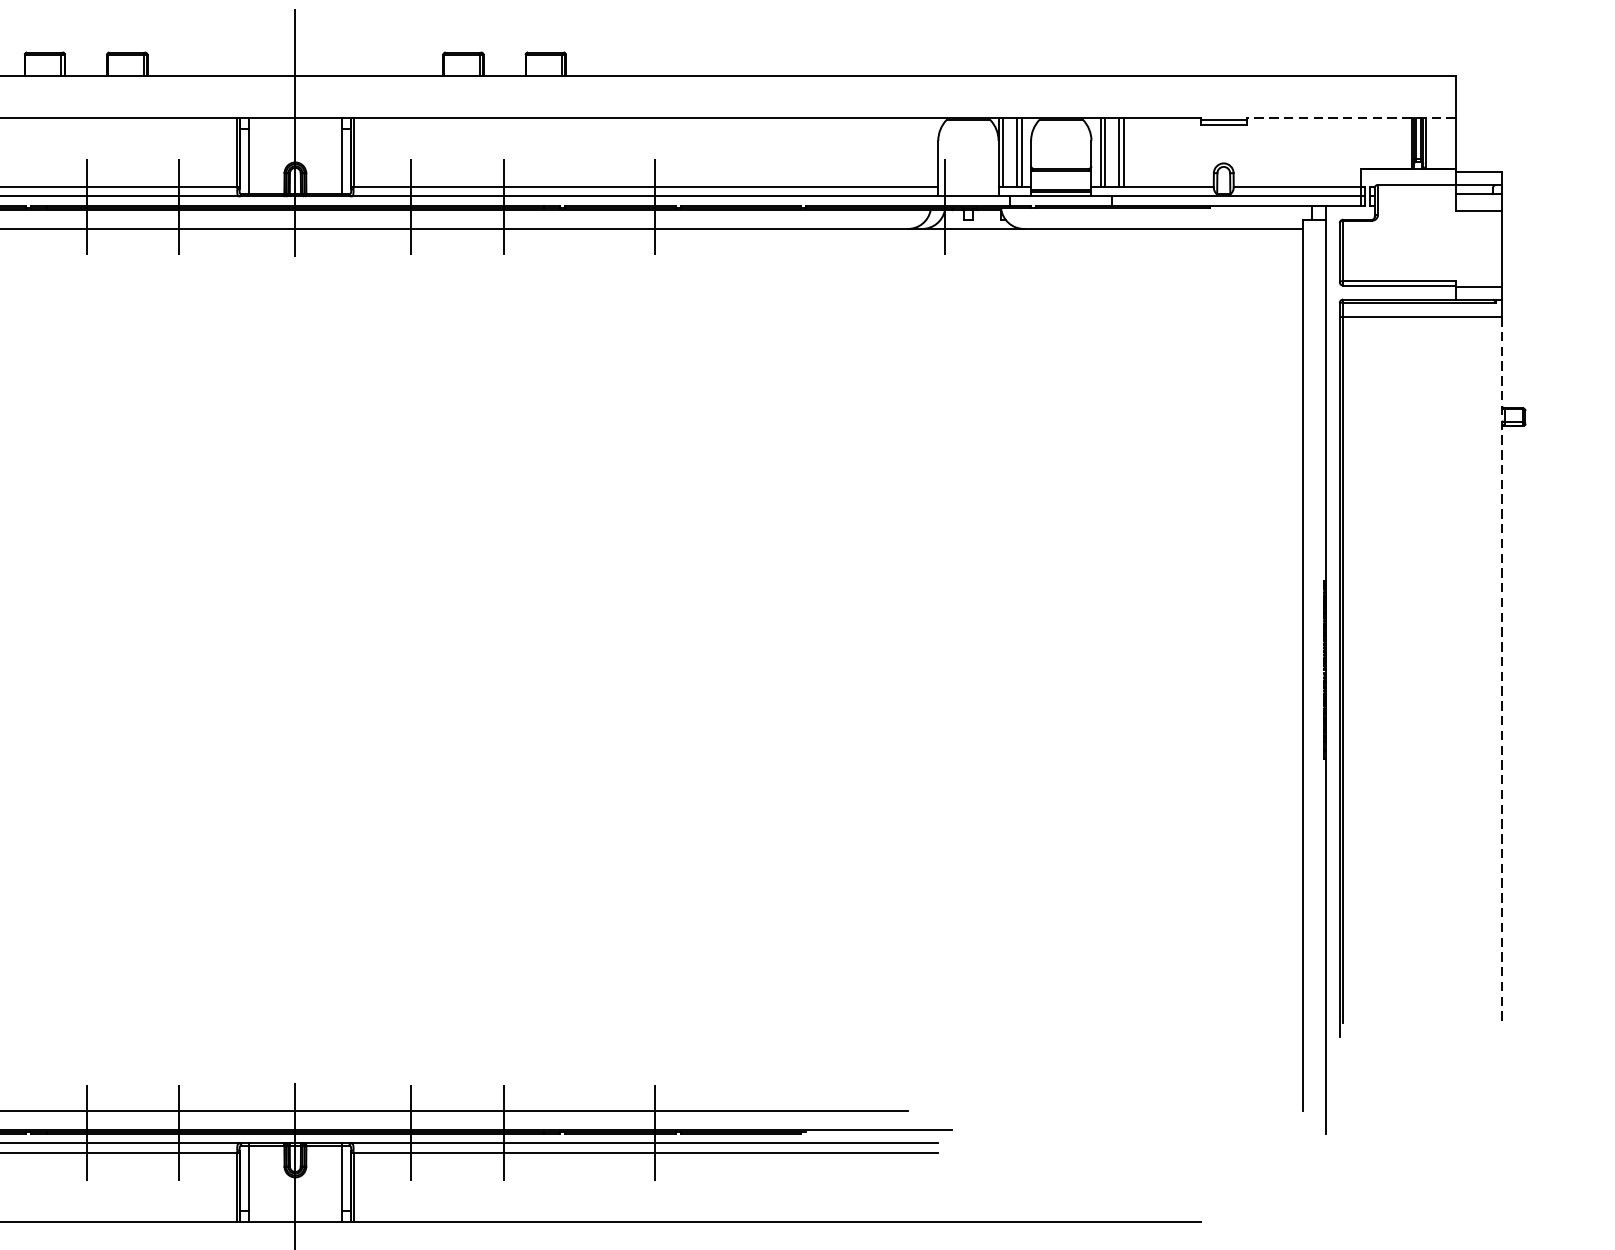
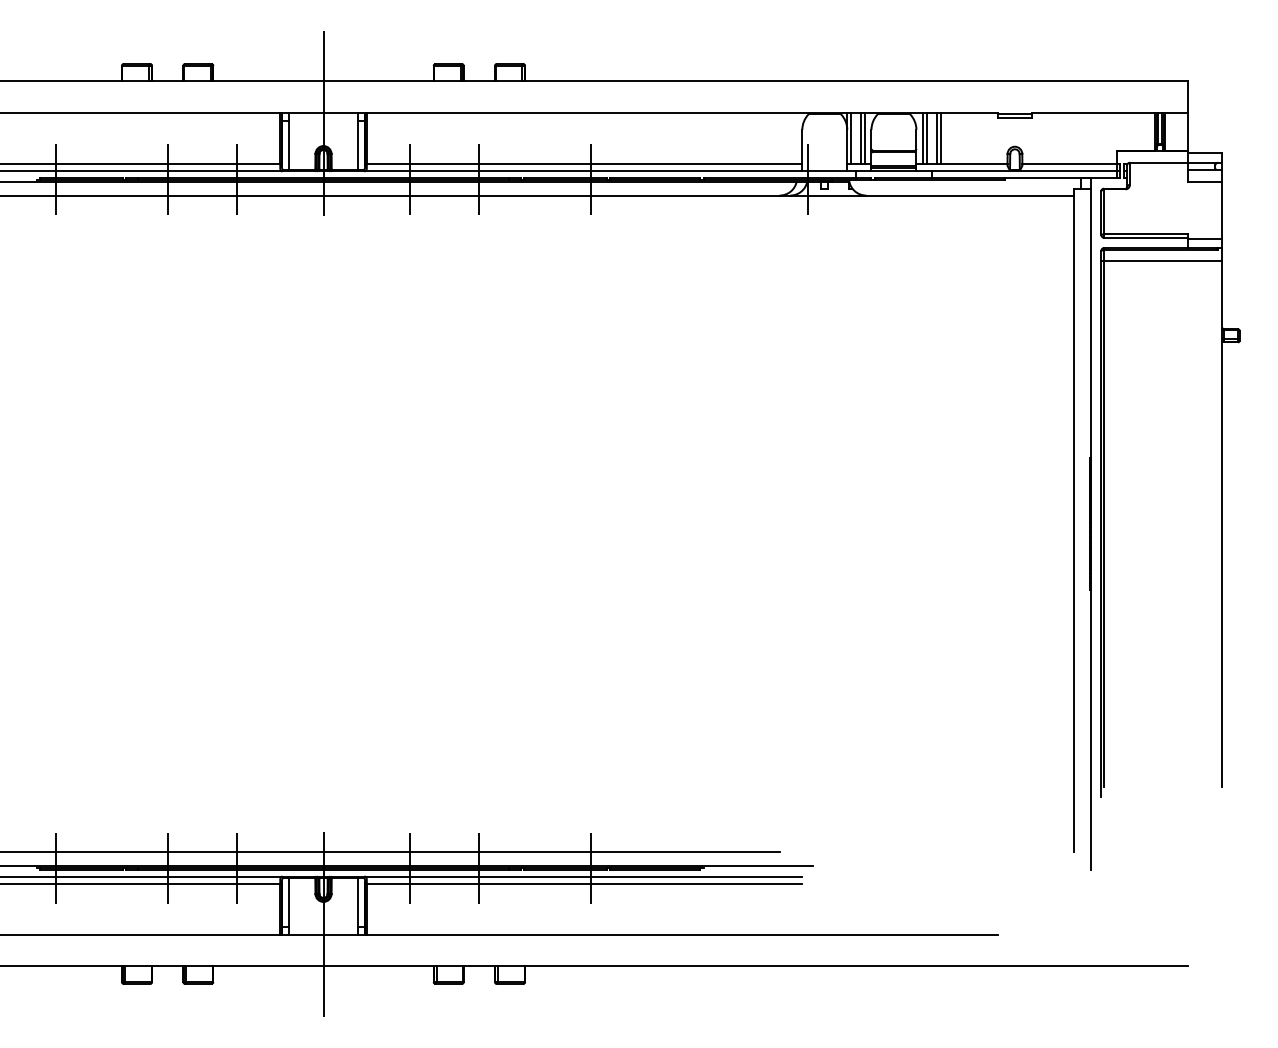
line: (1352, 117) -> (1110, 112), dashed -> solid
line: (1502, 670) -> (1222, 524), dashed -> solid

